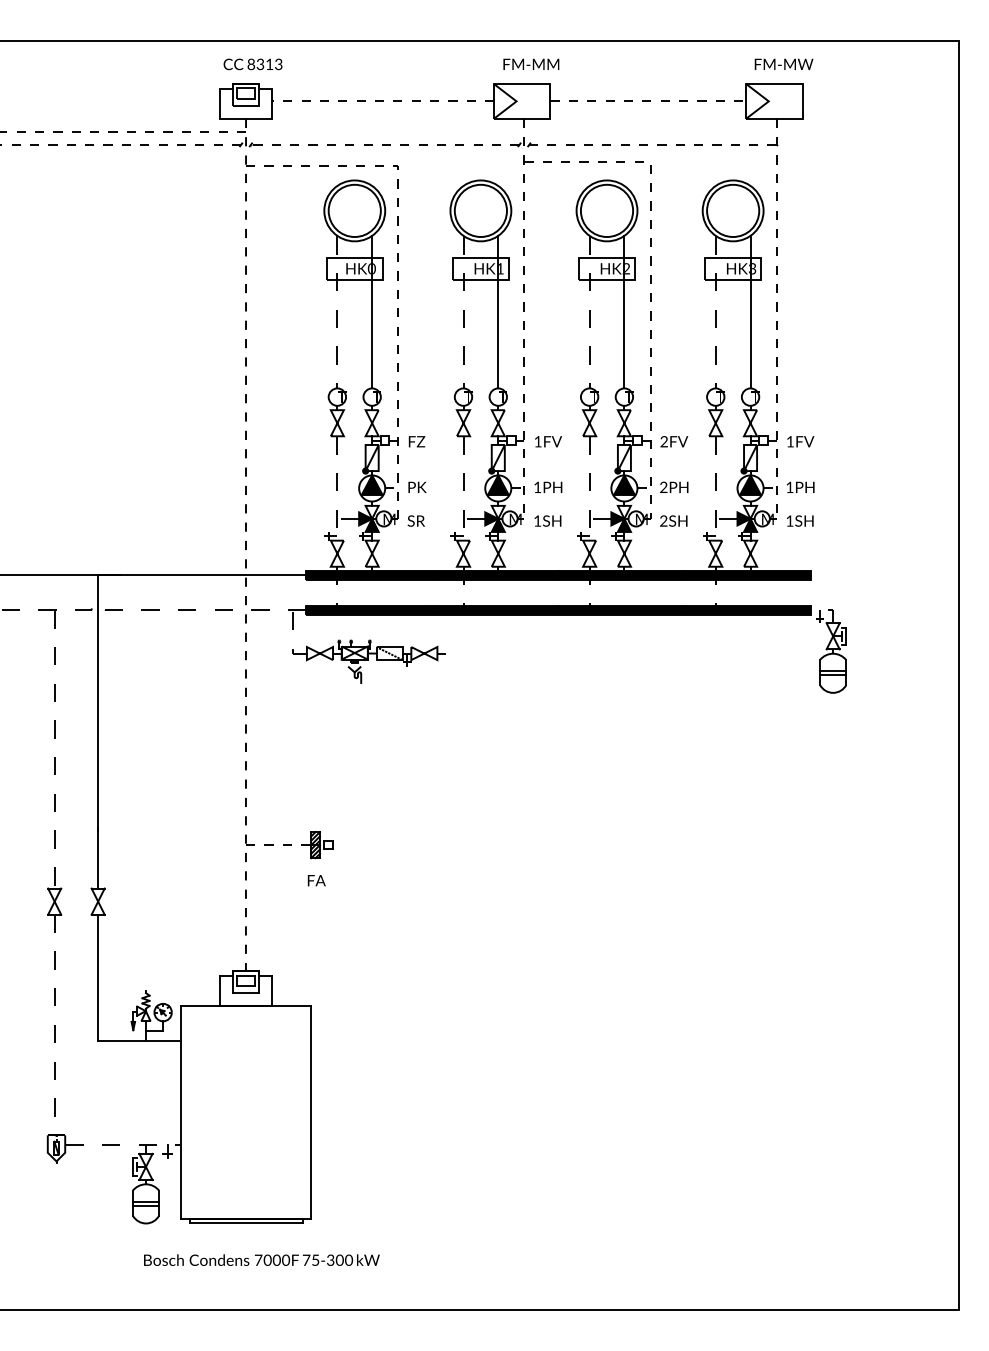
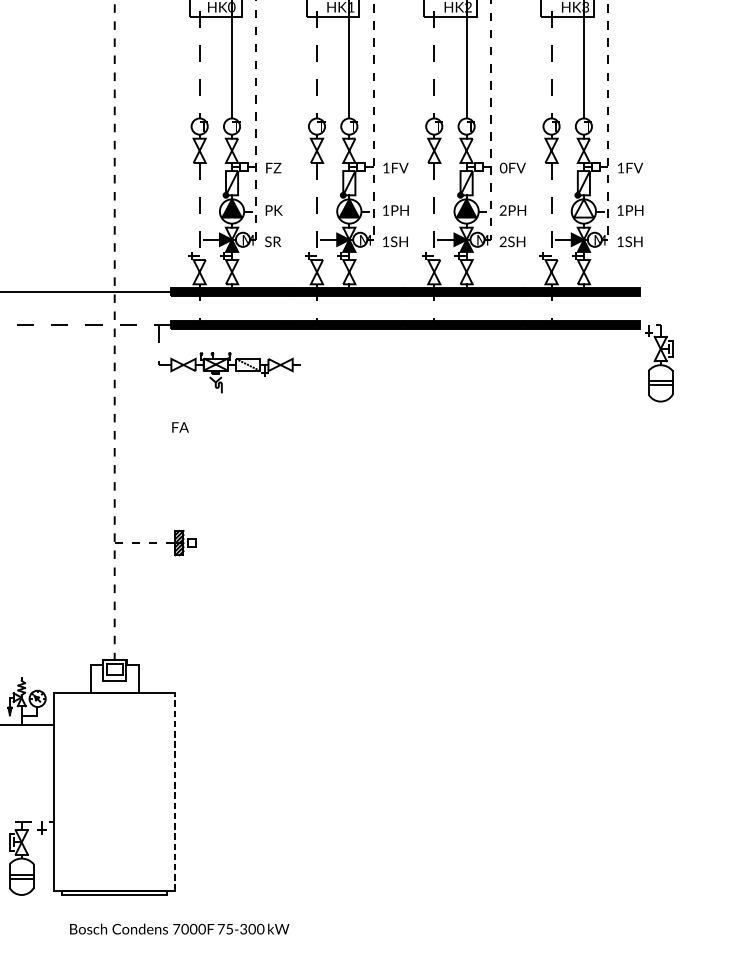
text: (664, 441) -> (503, 167), 2FV -> 0FV
fill: (750, 485) -> (583, 208), removed
text: (316, 880) -> (180, 427), moved
line: (311, 1112) -> (175, 791), solid -> dashed
text: (261, 1259) -> (179, 928), moved

